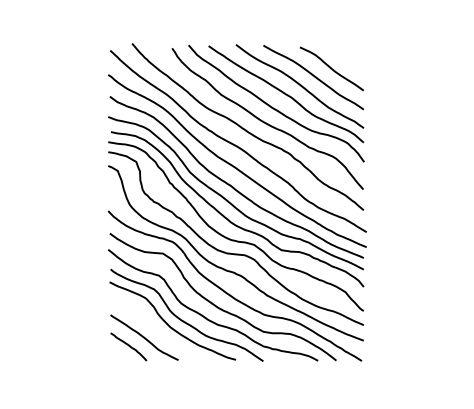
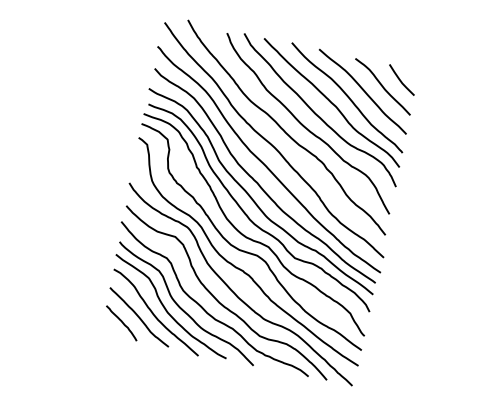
curve: (347, 58) -> (400, 79), added
curve: (157, 330) -> (153, 312), added

